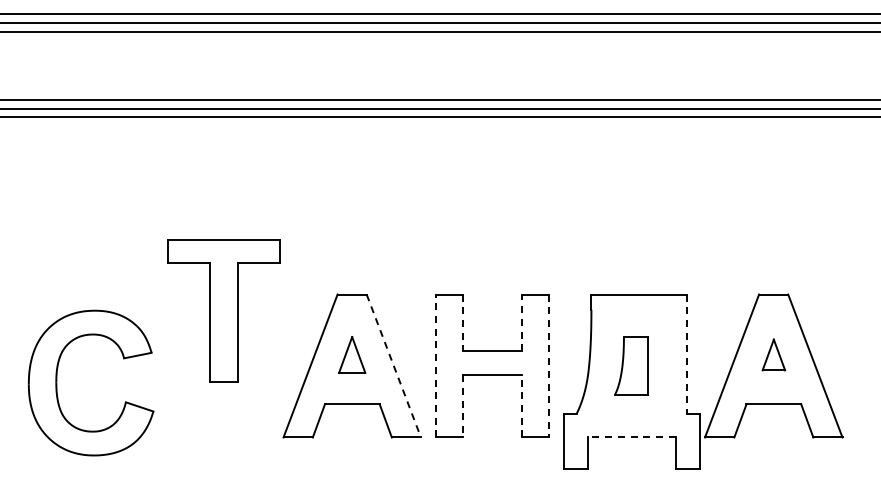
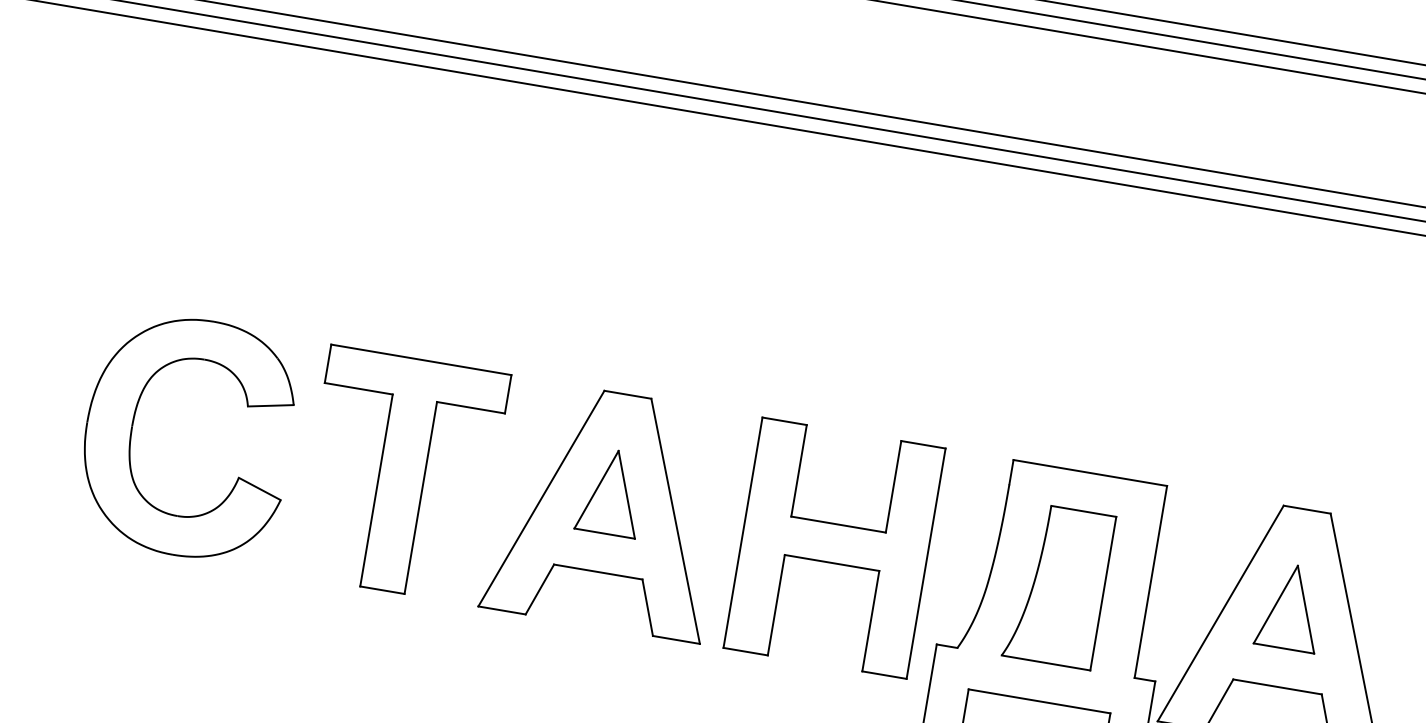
part: (223, 310) -> (401, 474), moved
line: (521, 322) -> (893, 486), dashed -> solid
line: (463, 323) -> (799, 471), dashed -> solid
part: (351, 354) -> (610, 491), size x1.43
line: (686, 354) -> (1150, 582), dashed -> solid
part: (773, 354) -> (1290, 606), size x1.67
line: (435, 365) -> (742, 531), dashed -> solid
part: (631, 365) -> (1058, 585), size x1.67
line: (394, 366) -> (676, 522), dashed -> solid
line: (549, 366) -> (926, 564), dashed -> solid
part: (57, 382) -> (134, 427), moved
line: (521, 405) -> (870, 619), dashed -> solid
line: (463, 406) -> (776, 605), dashed -> solid
line: (631, 437) -> (1039, 701), dashed -> solid

